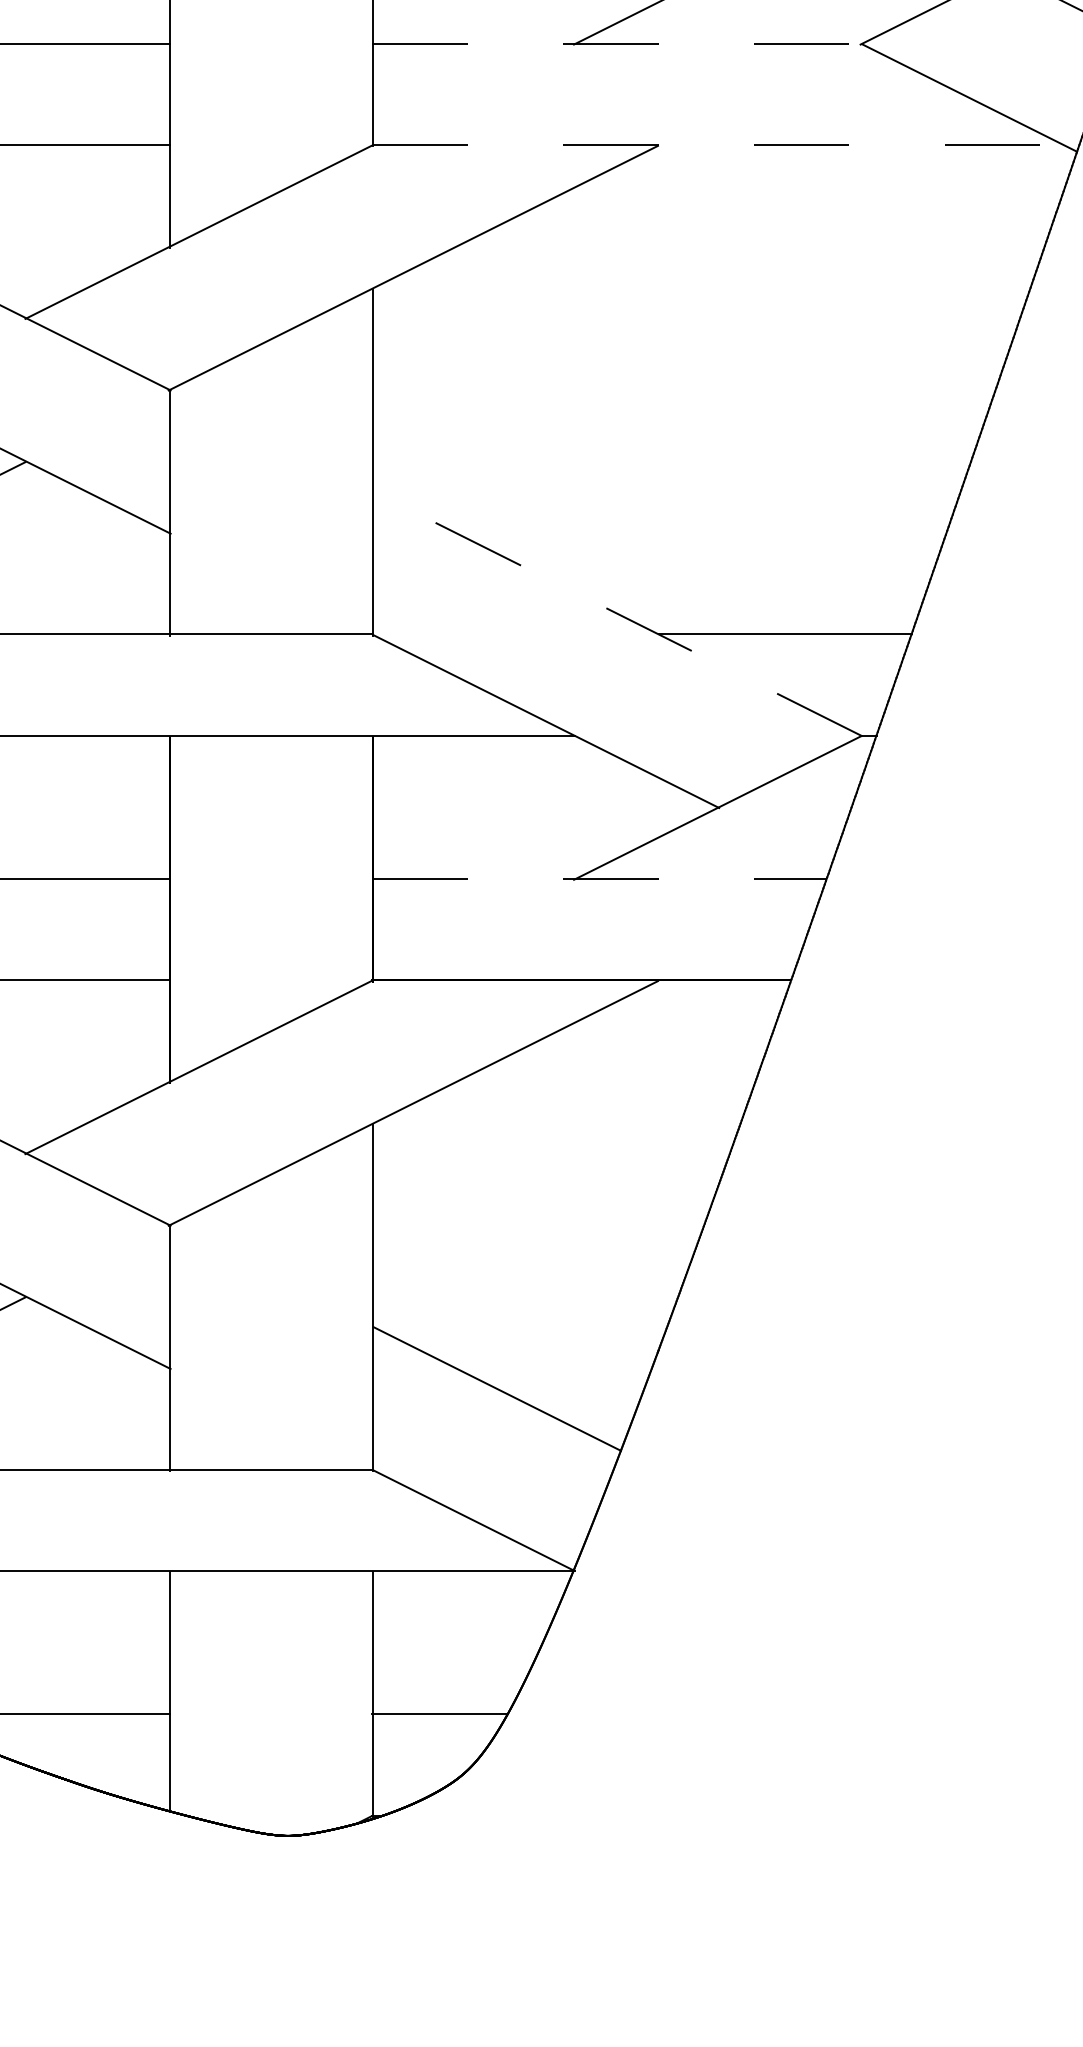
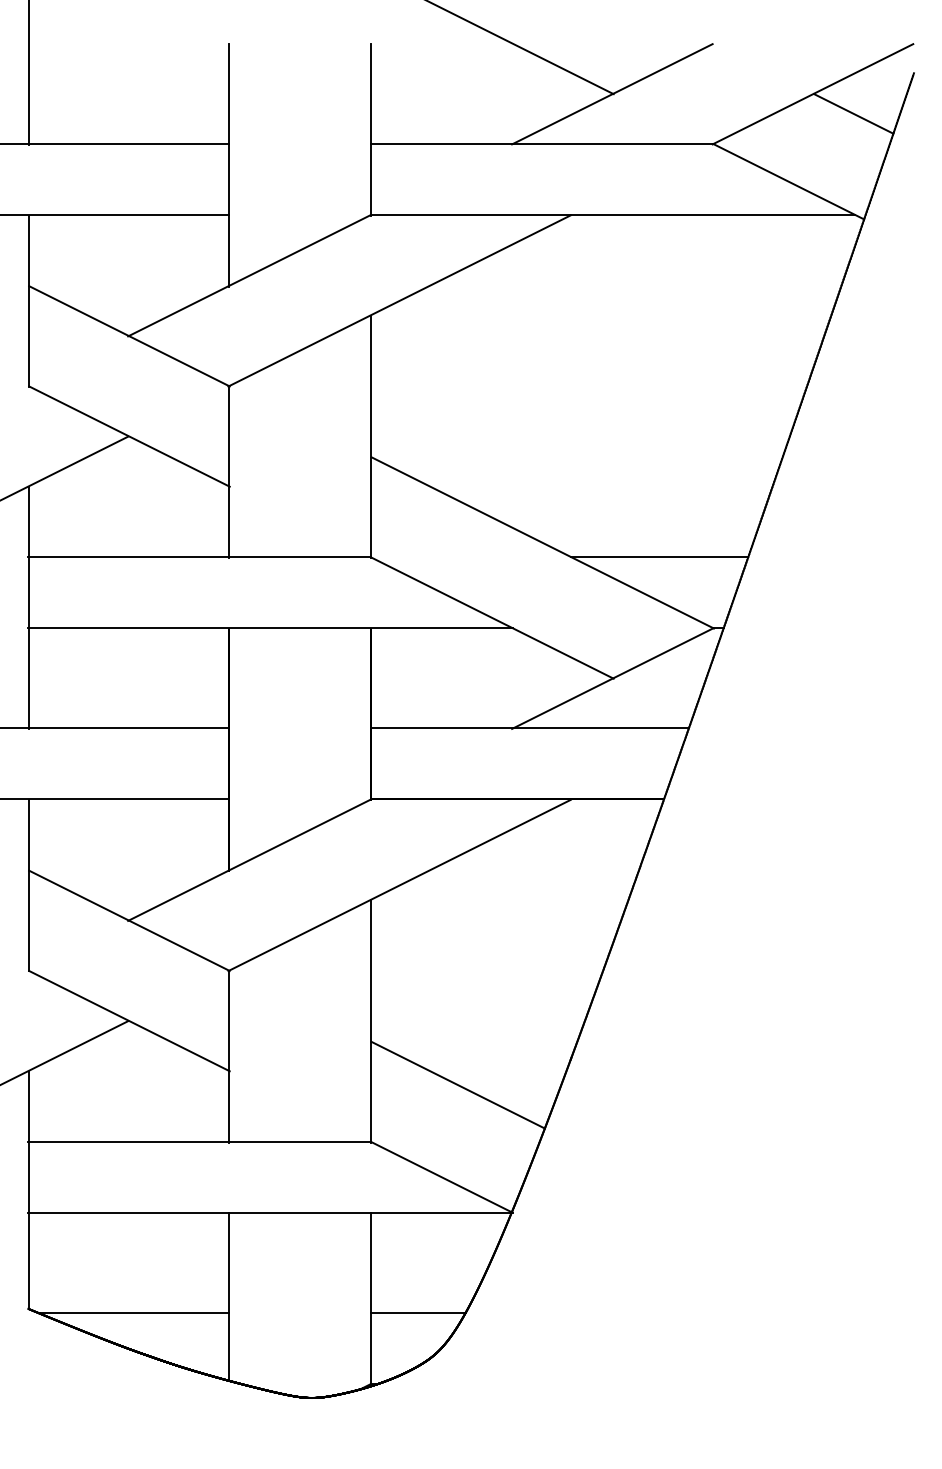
line: (617, 43) -> (542, 143), dashed -> solid
line: (718, 144) -> (613, 214), dashed -> solid
line: (617, 613) -> (542, 542), dashed -> solid
line: (600, 879) -> (530, 728), dashed -> solid

